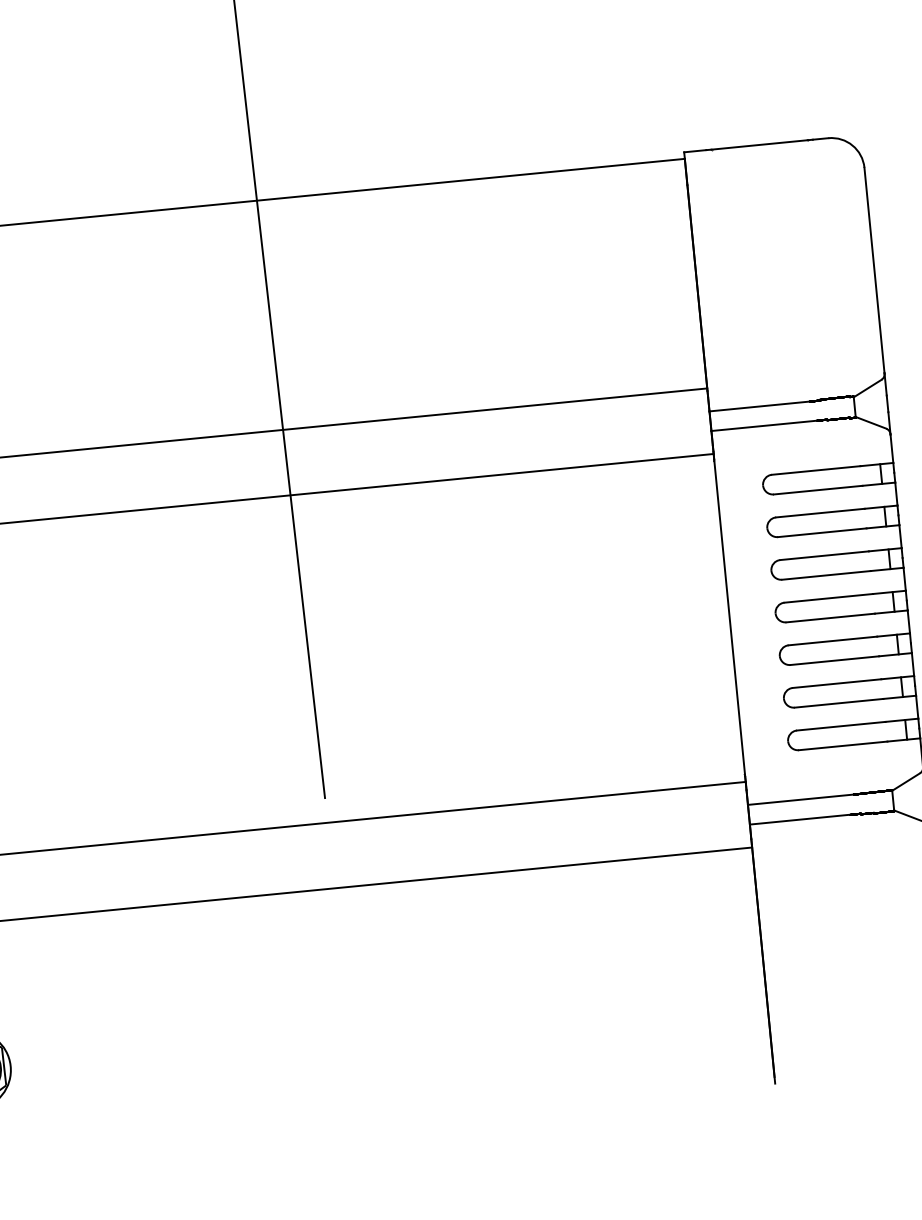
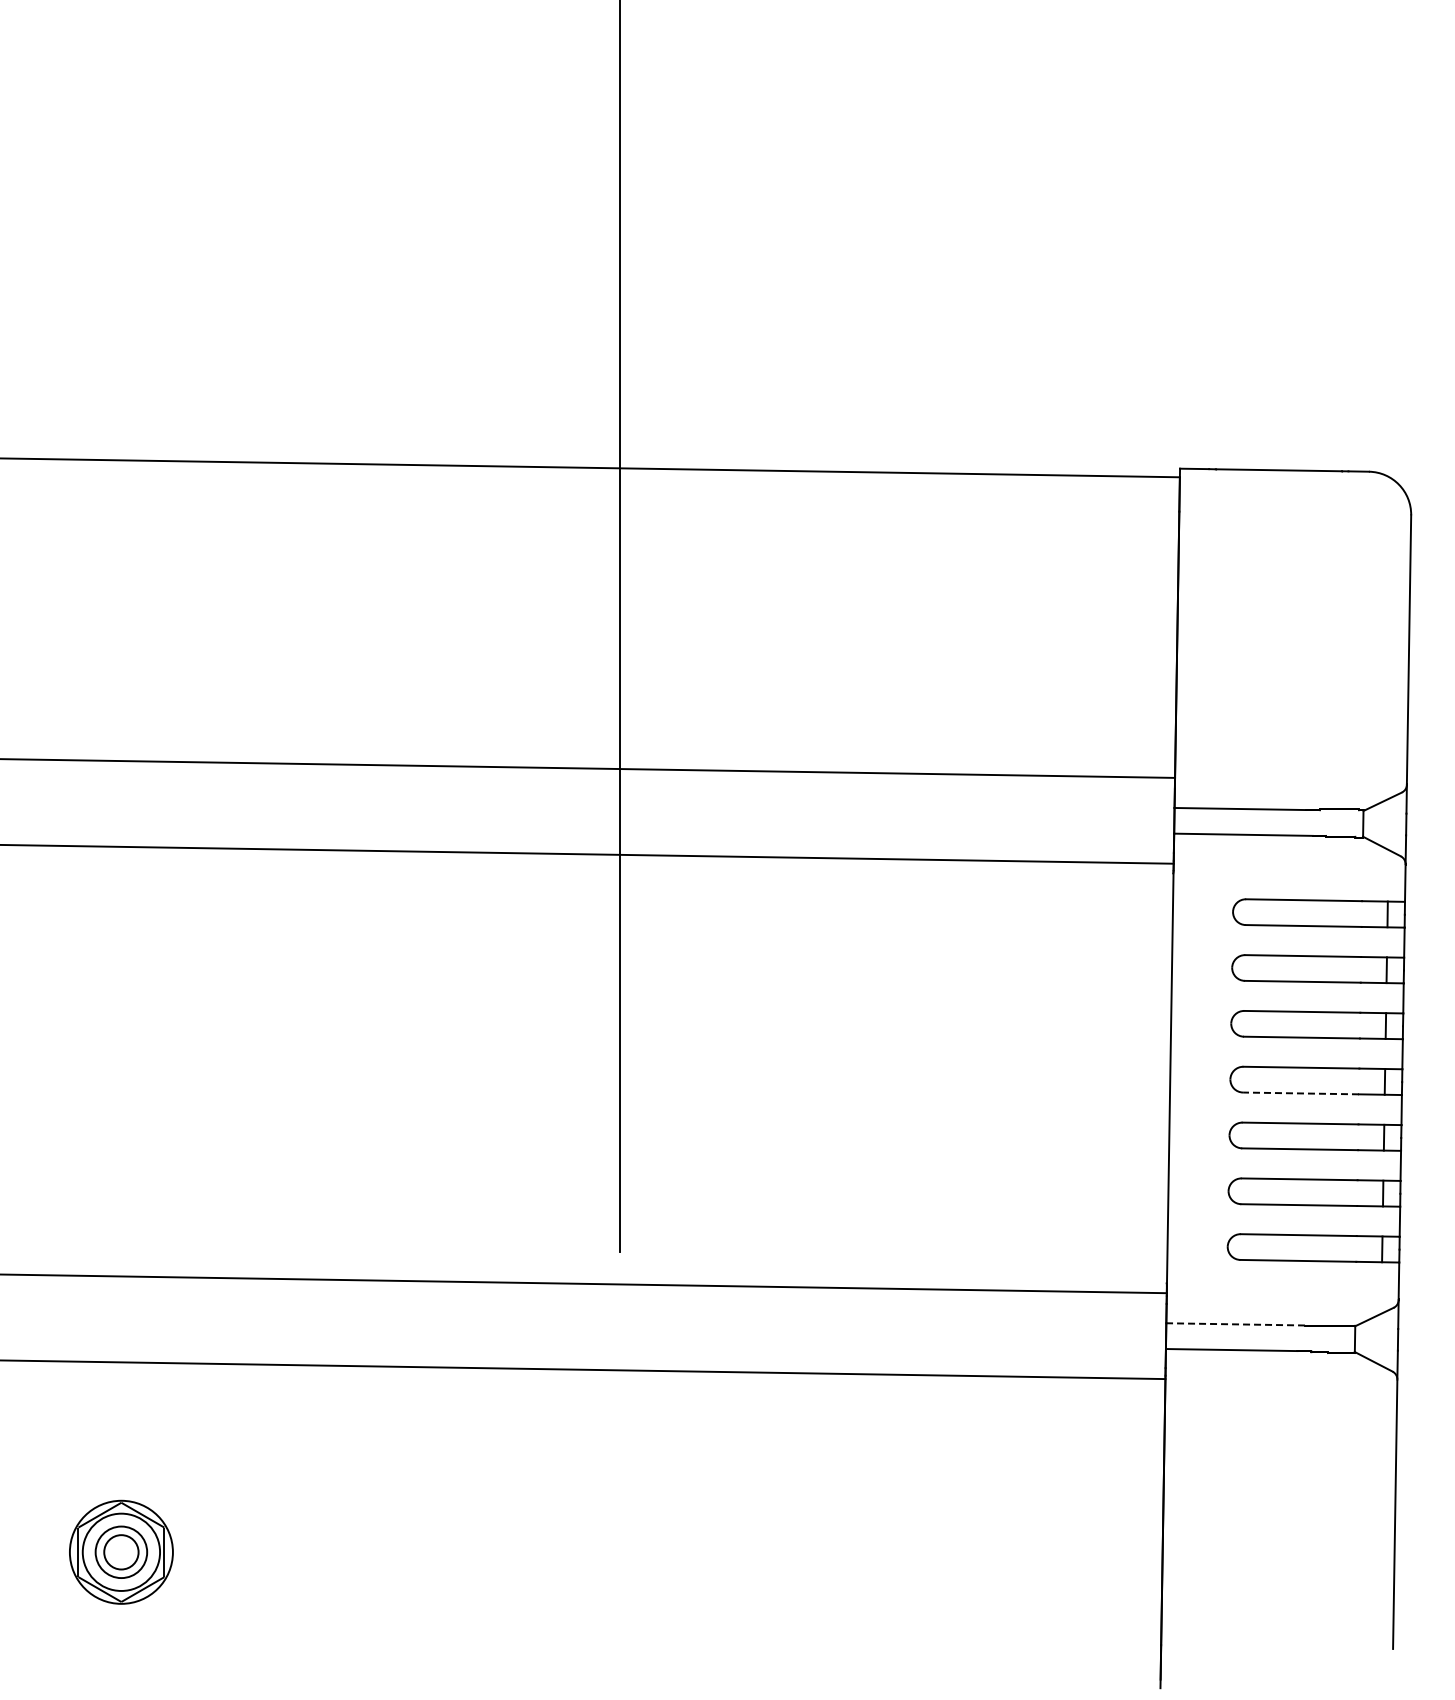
line: (831, 618) -> (1301, 1093), solid -> dashed
line: (800, 799) -> (1235, 1324), solid -> dashed

